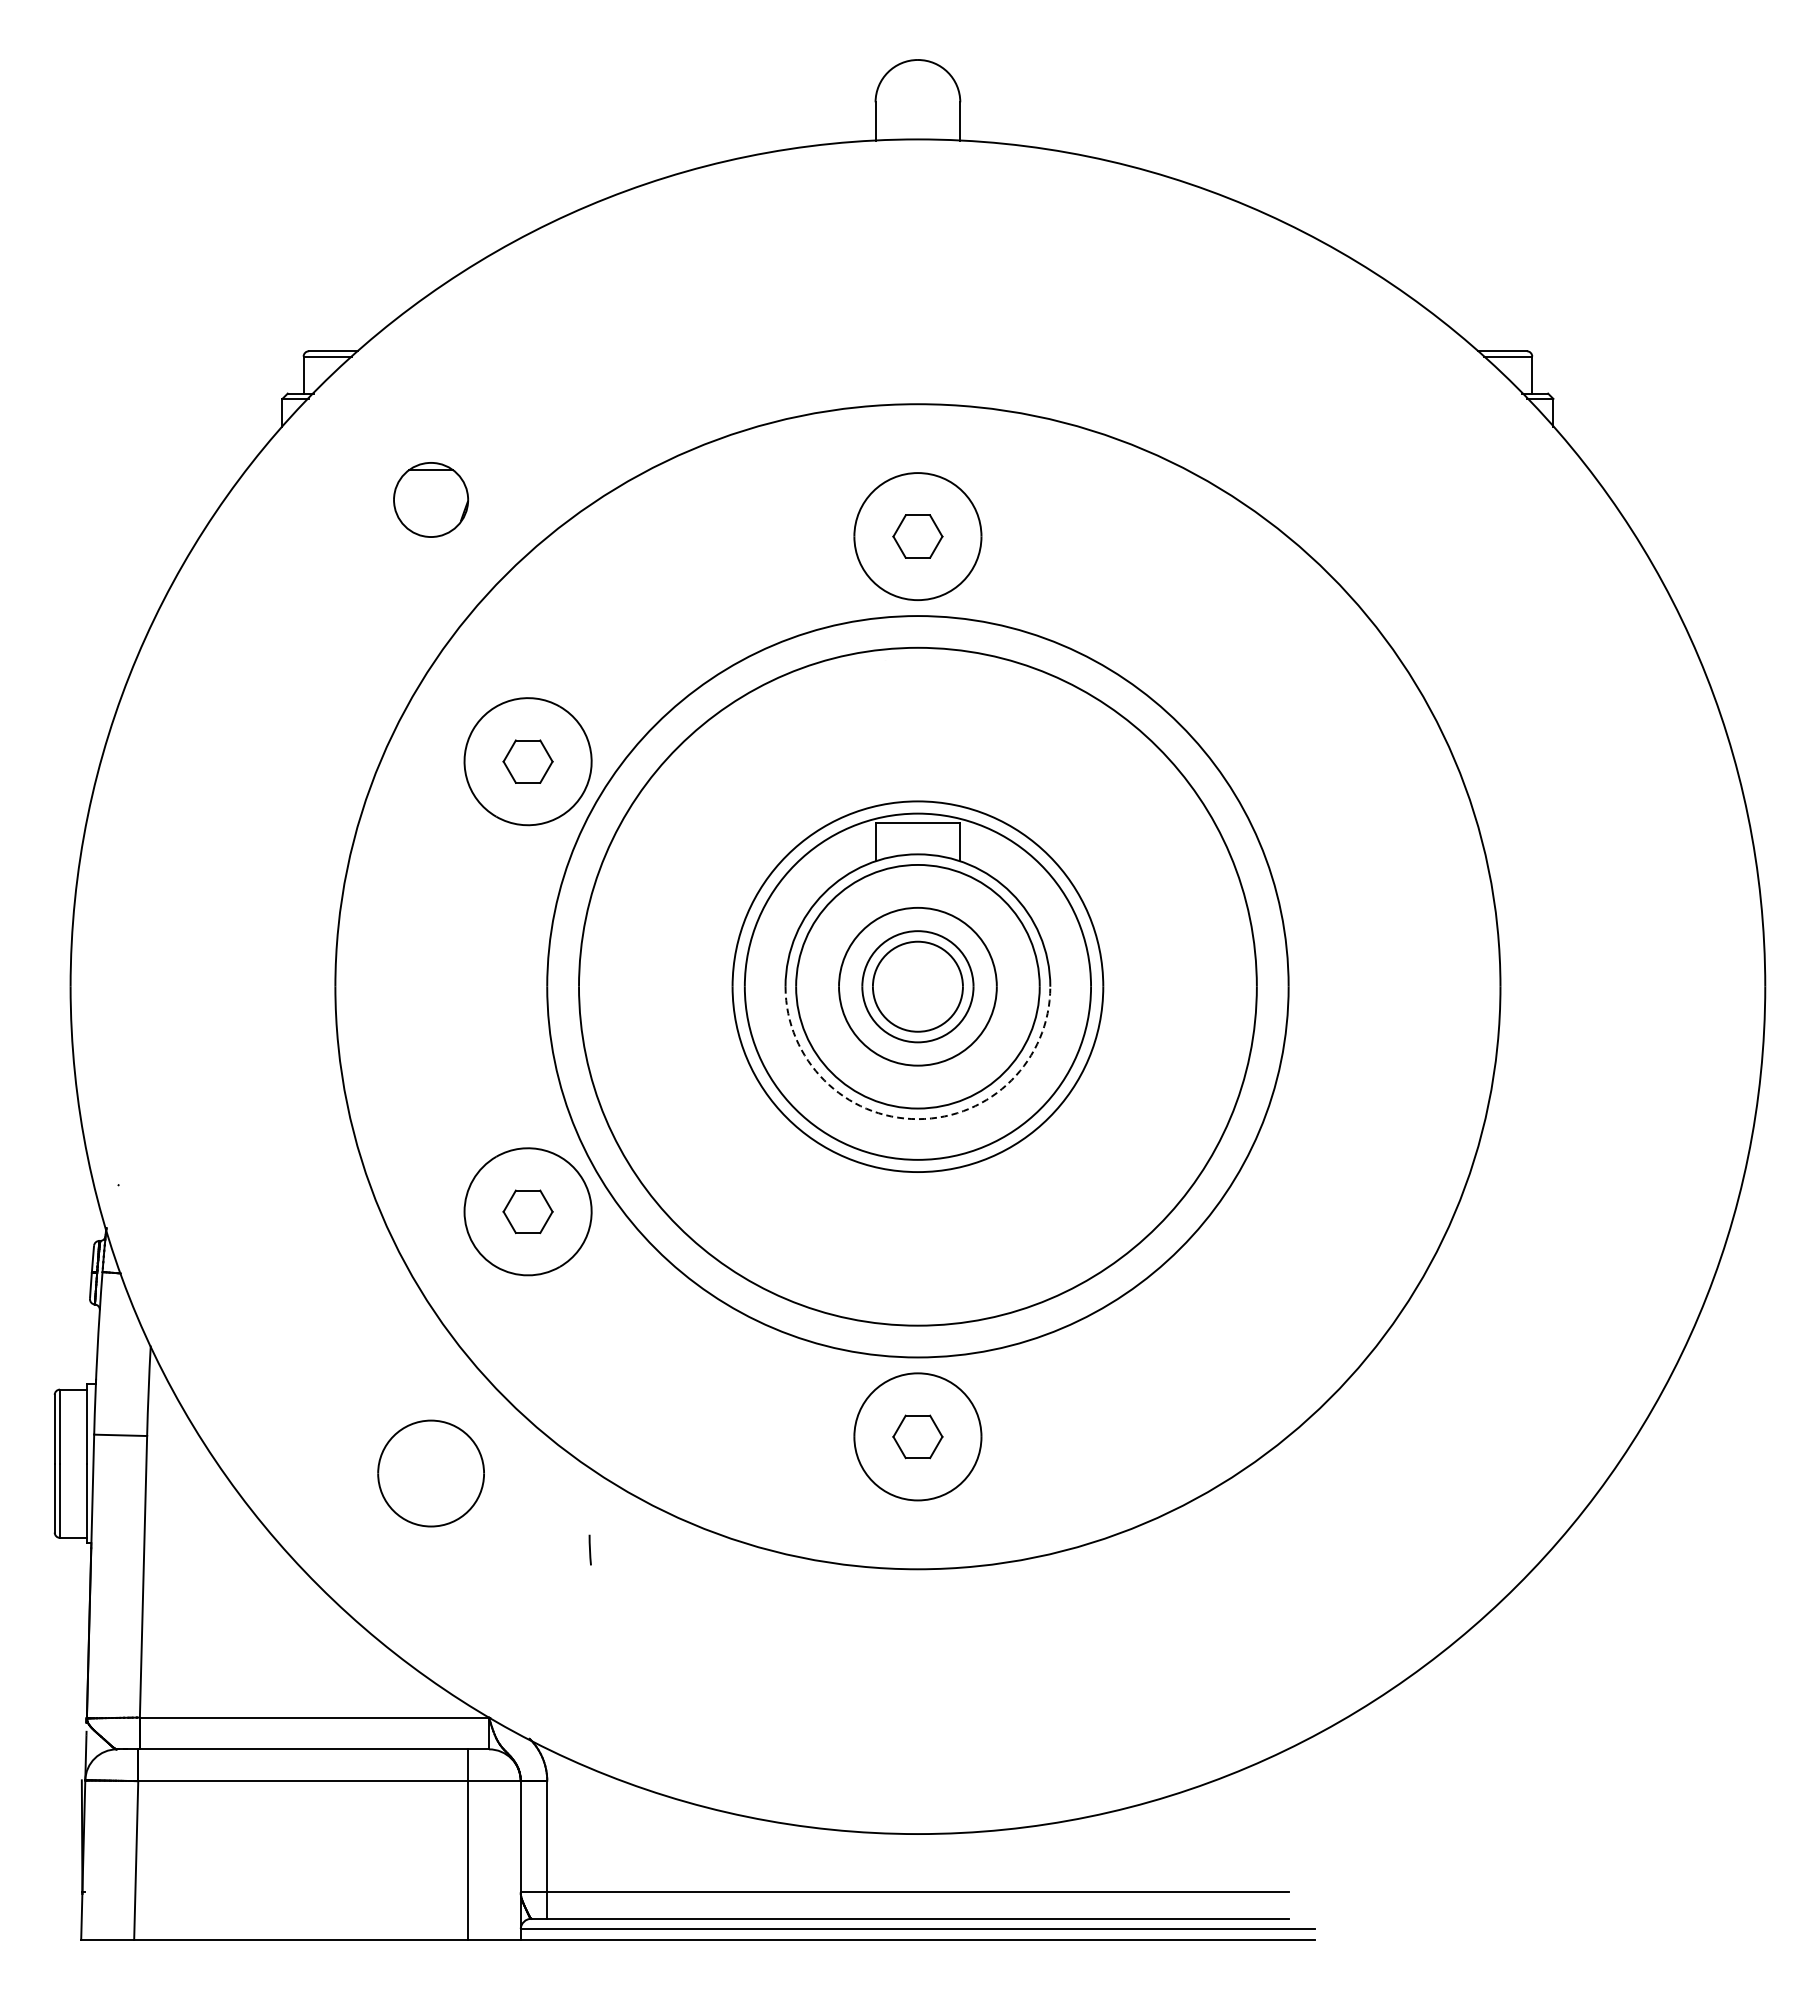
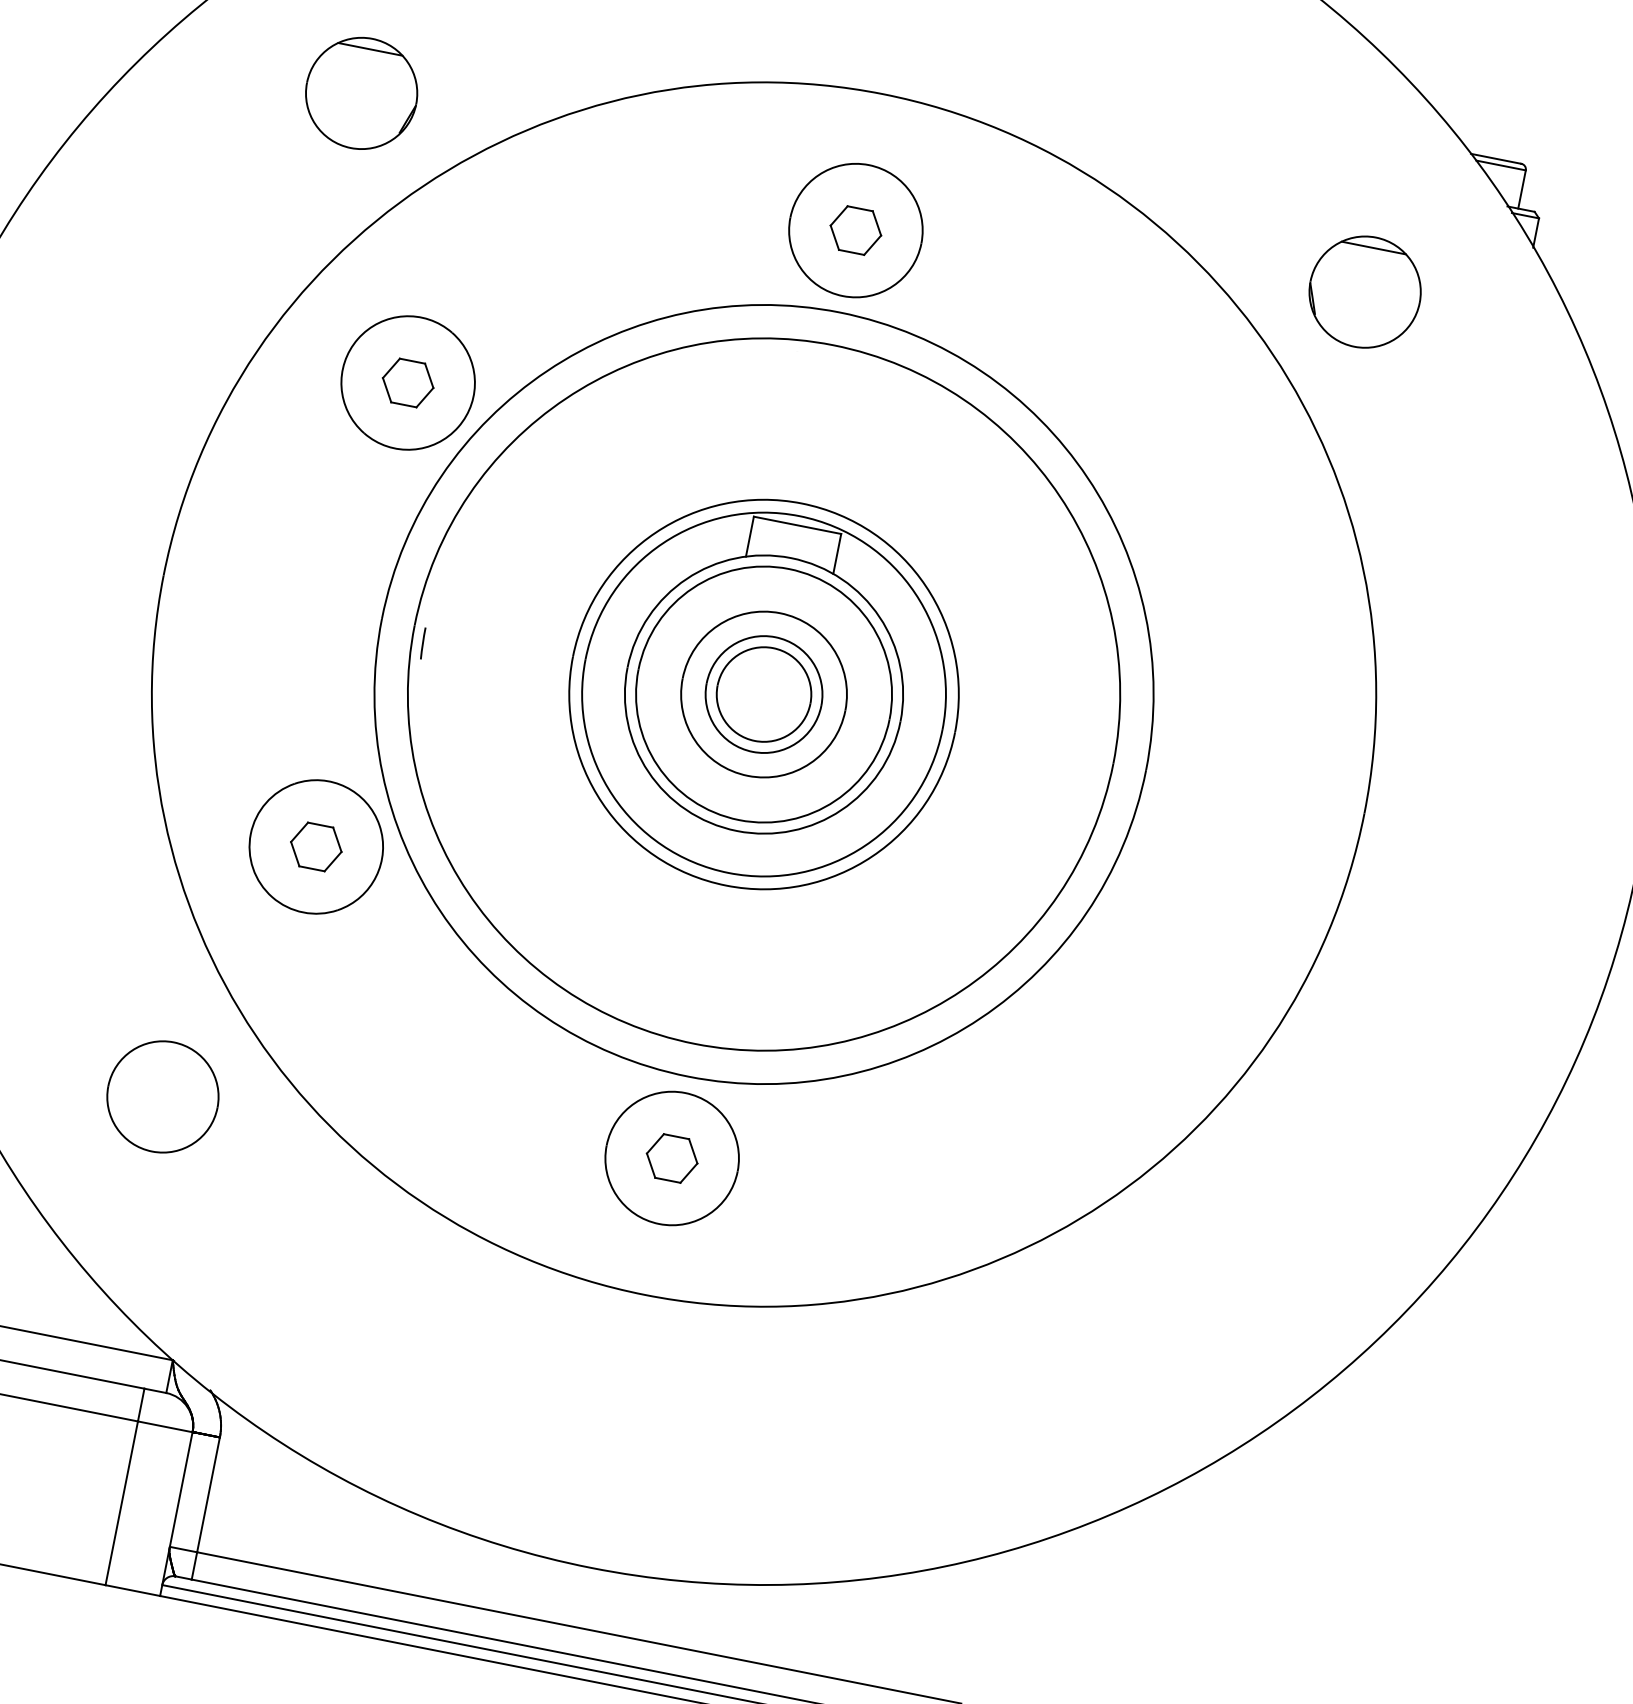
part: (430, 499) -> (361, 92), size x1.43
part: (1404, 499) -> (1364, 291), added
arc: (917, 1119) -> (736, 831), dashed -> solid
line: (589, 1549) -> (422, 642), moved

